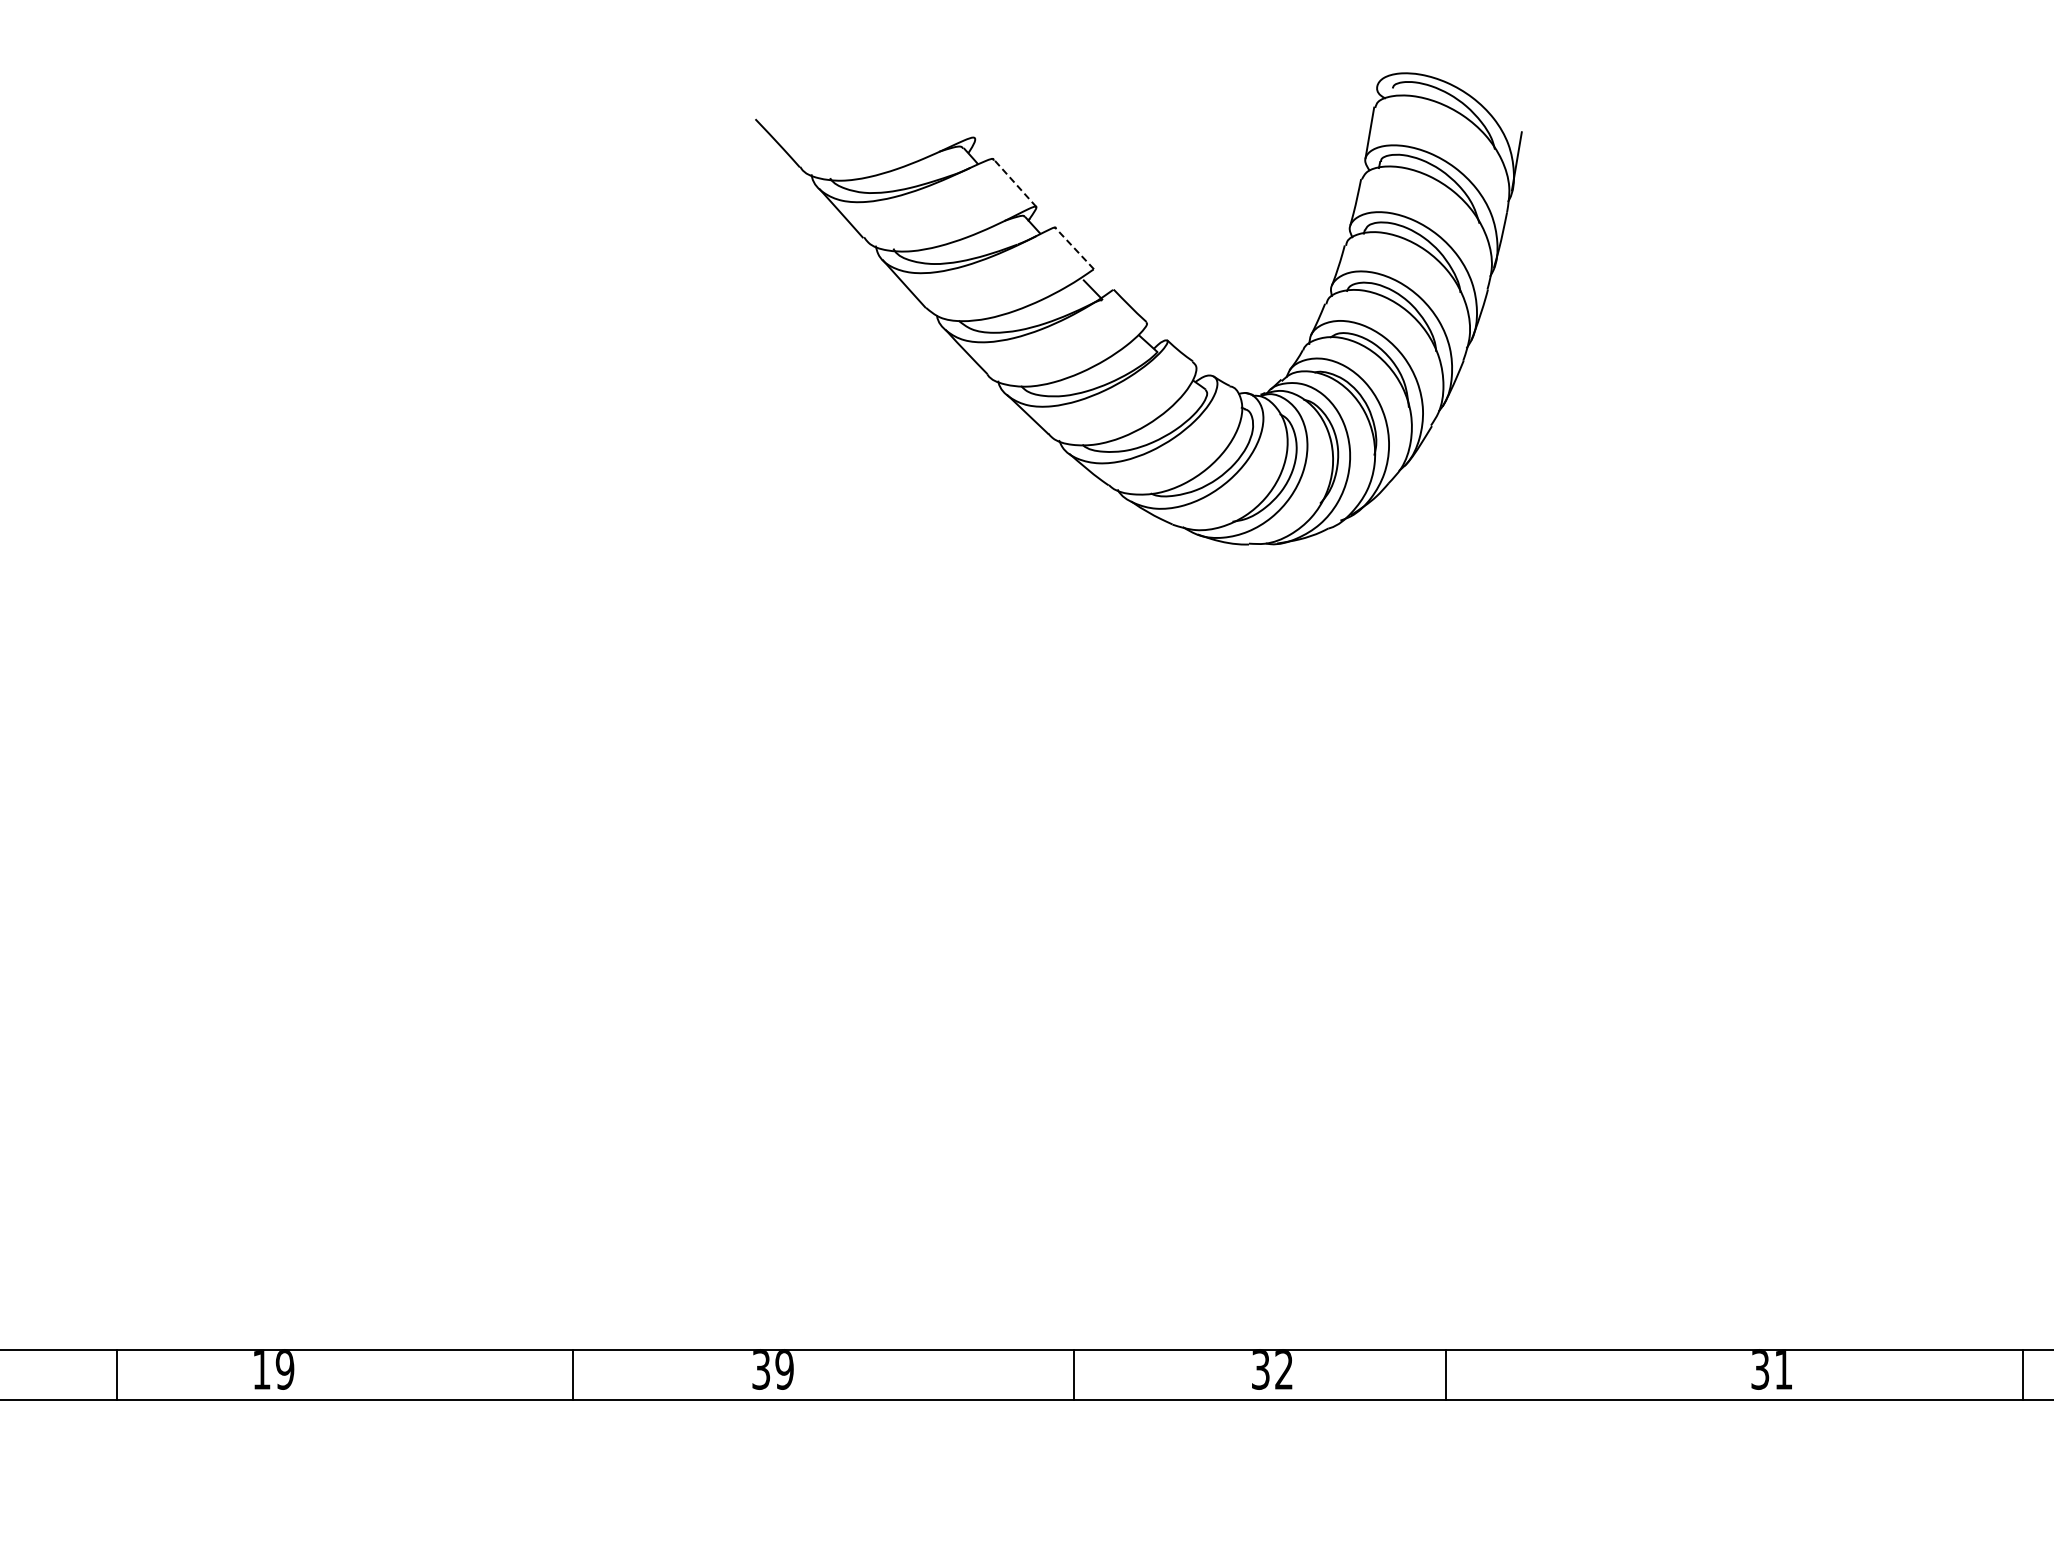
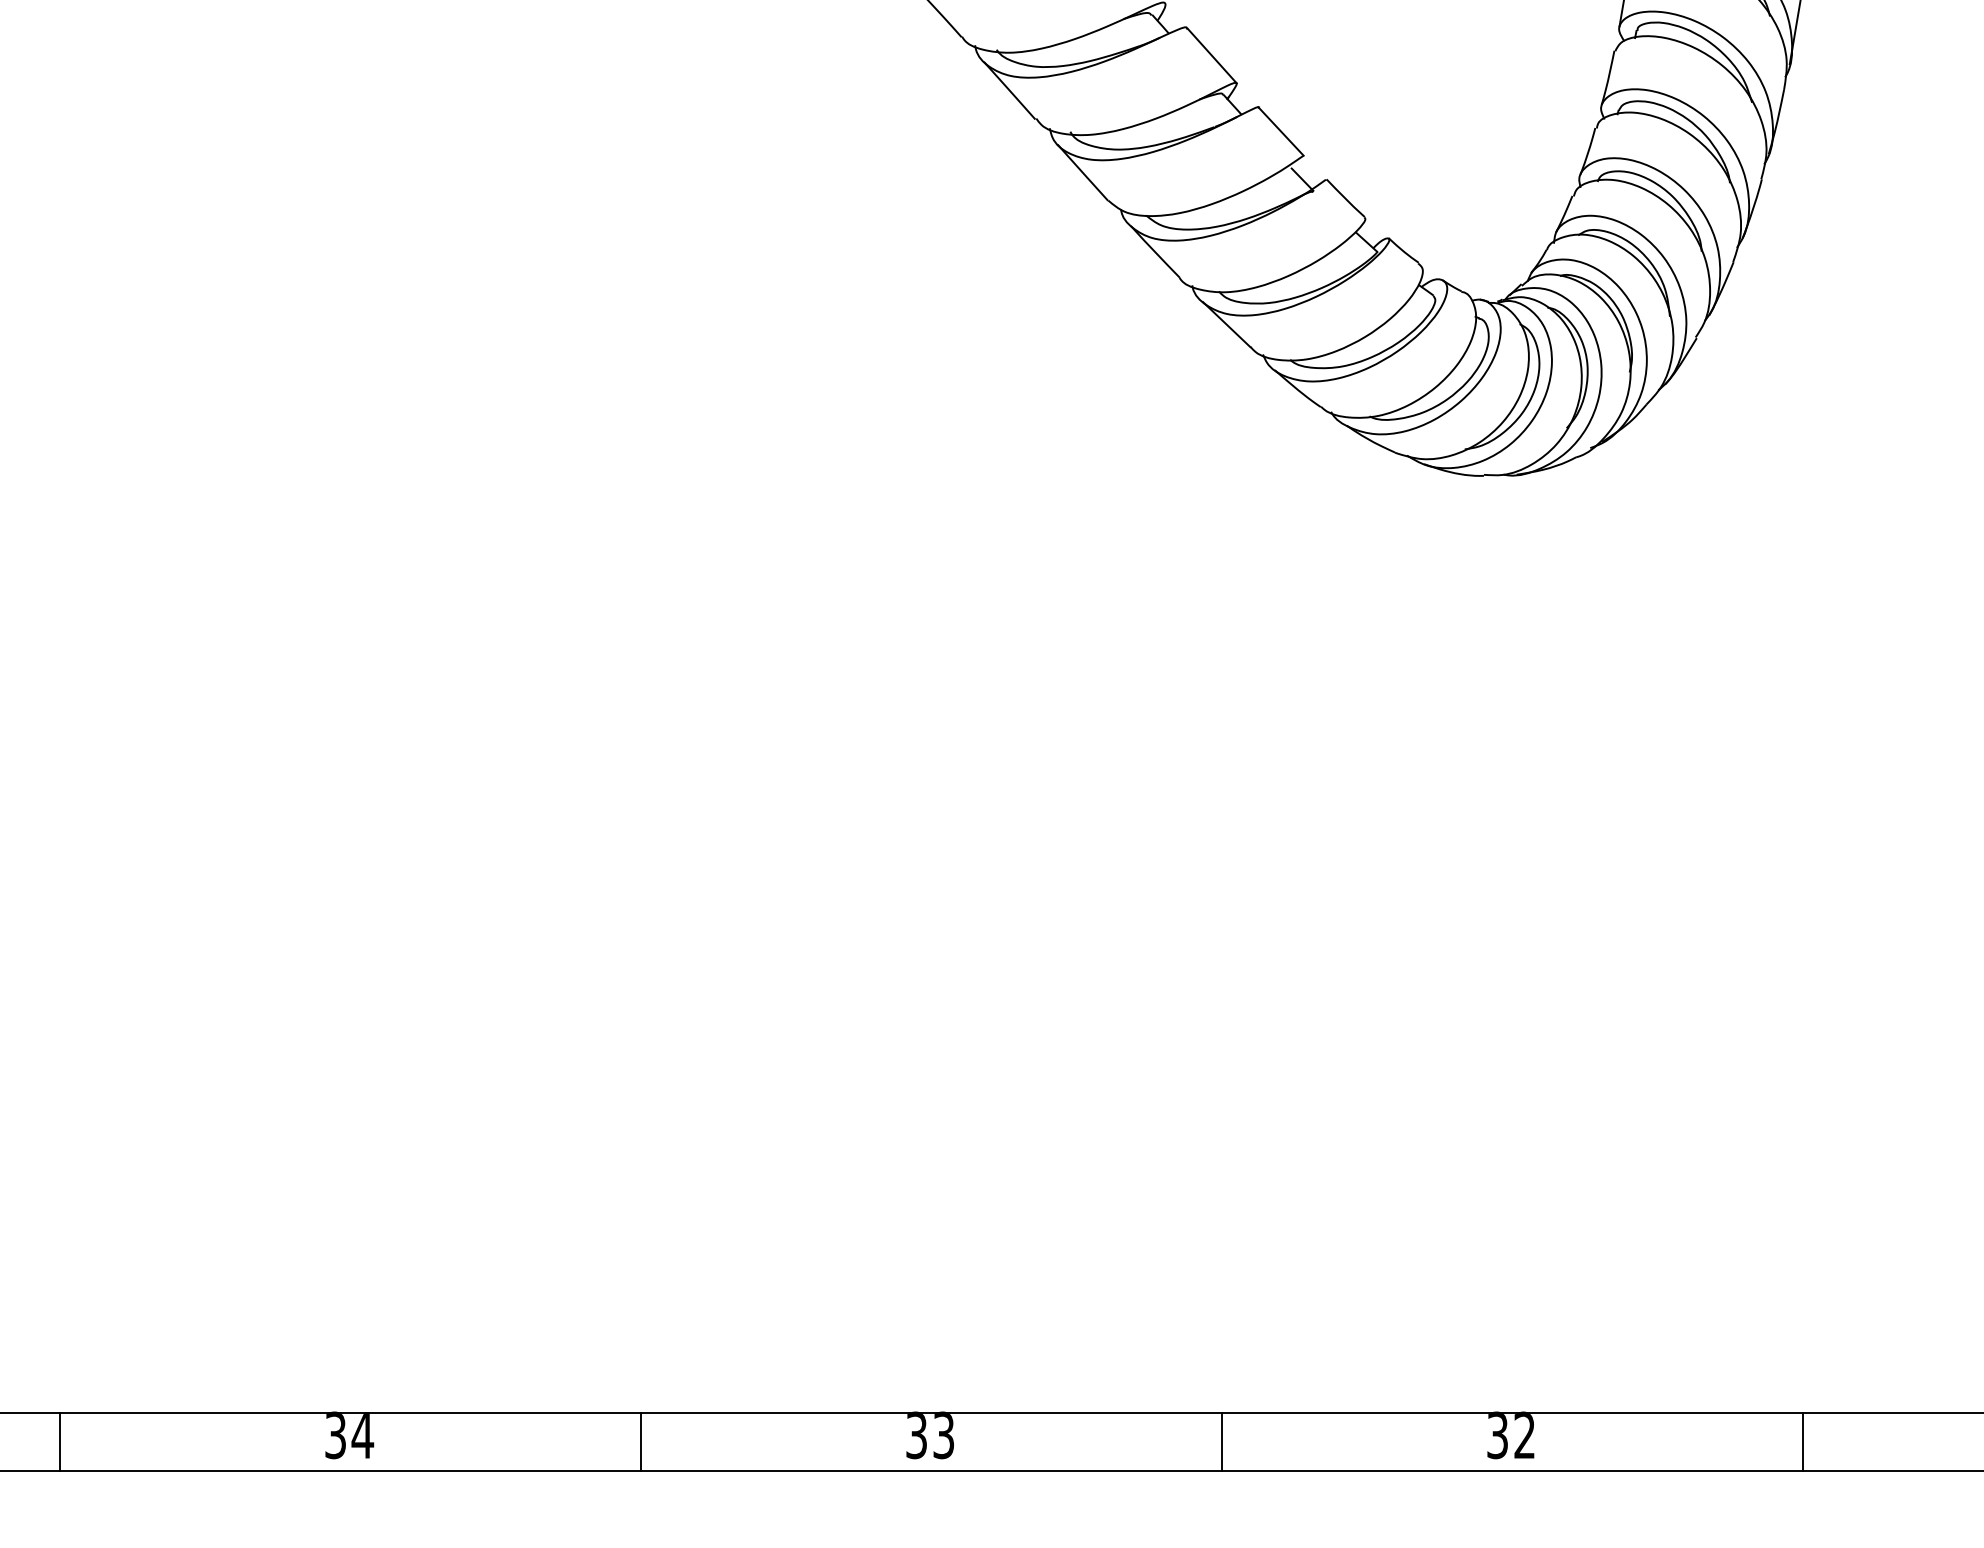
line: (1015, 183) -> (1212, 55), dashed -> solid
line: (1074, 248) -> (1280, 131), dashed -> solid
text: (273, 1370) -> (349, 1436), 19 -> 34
text: (784, 1370) -> (943, 1436), 39 -> 33
line: (116, 1375) -> (59, 1442), moved
line: (573, 1375) -> (641, 1442), moved
line: (1073, 1375) -> (1221, 1442), moved
line: (1446, 1375) -> (1803, 1442), moved

